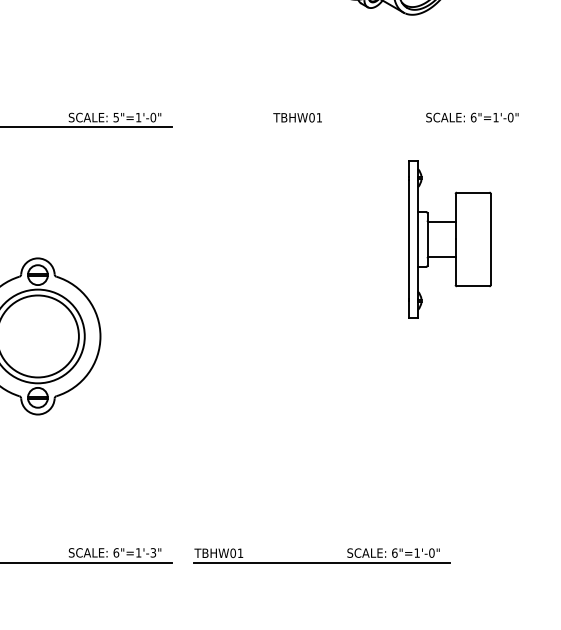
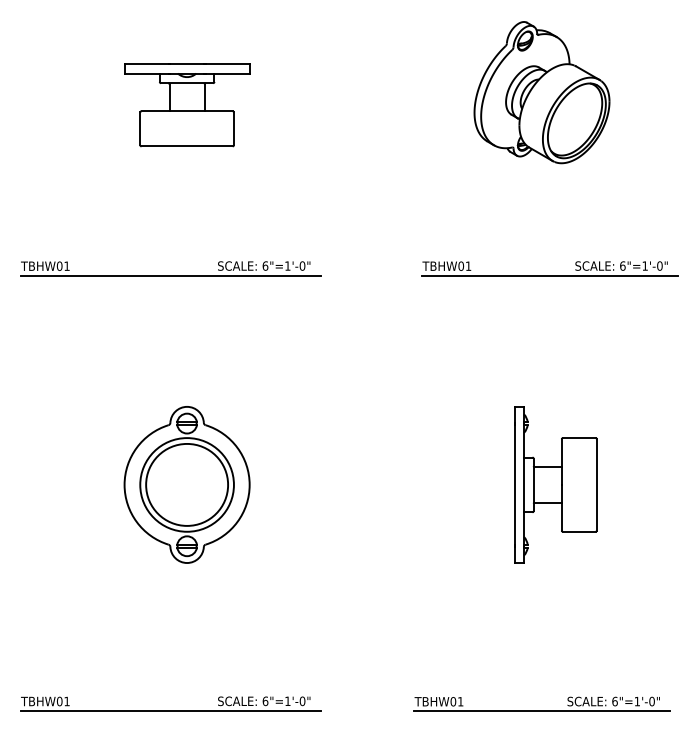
text: (116, 117) -> (265, 265), 5"=1'-0" -> 6"=1'-0"
line: (400, 127) -> (549, 275), added
part: (449, 239) -> (555, 484), moved
text: (153, 553) -> (302, 701), 6"=1'-3" -> 6"=1'-0"
part: (321, 562) -> (541, 710), moved

